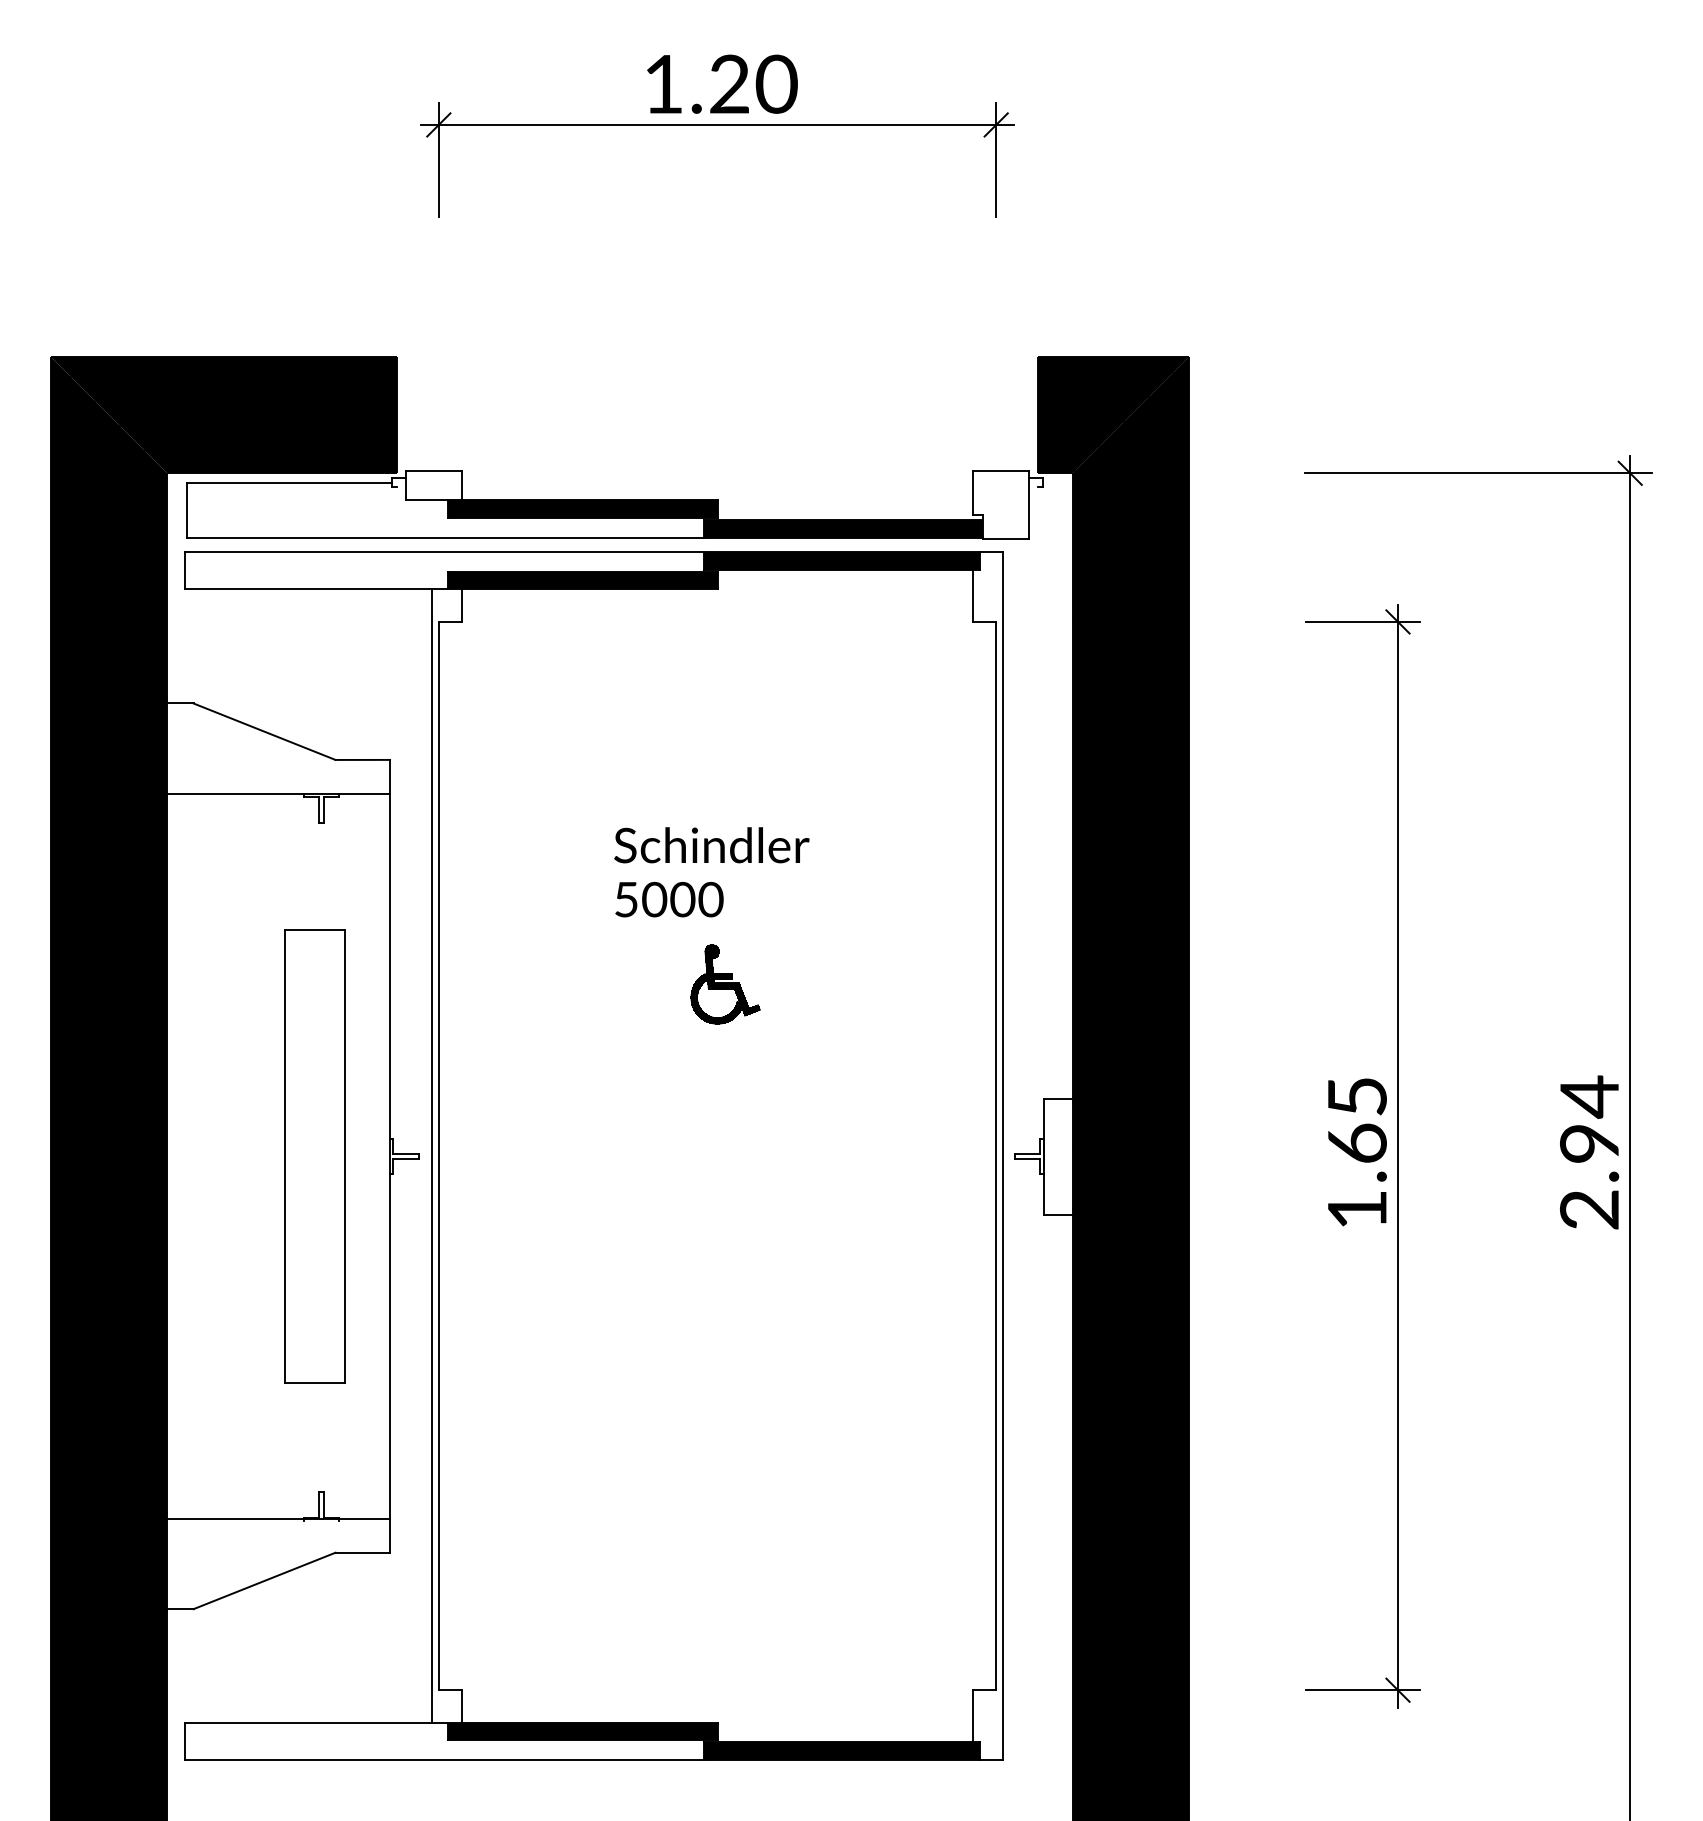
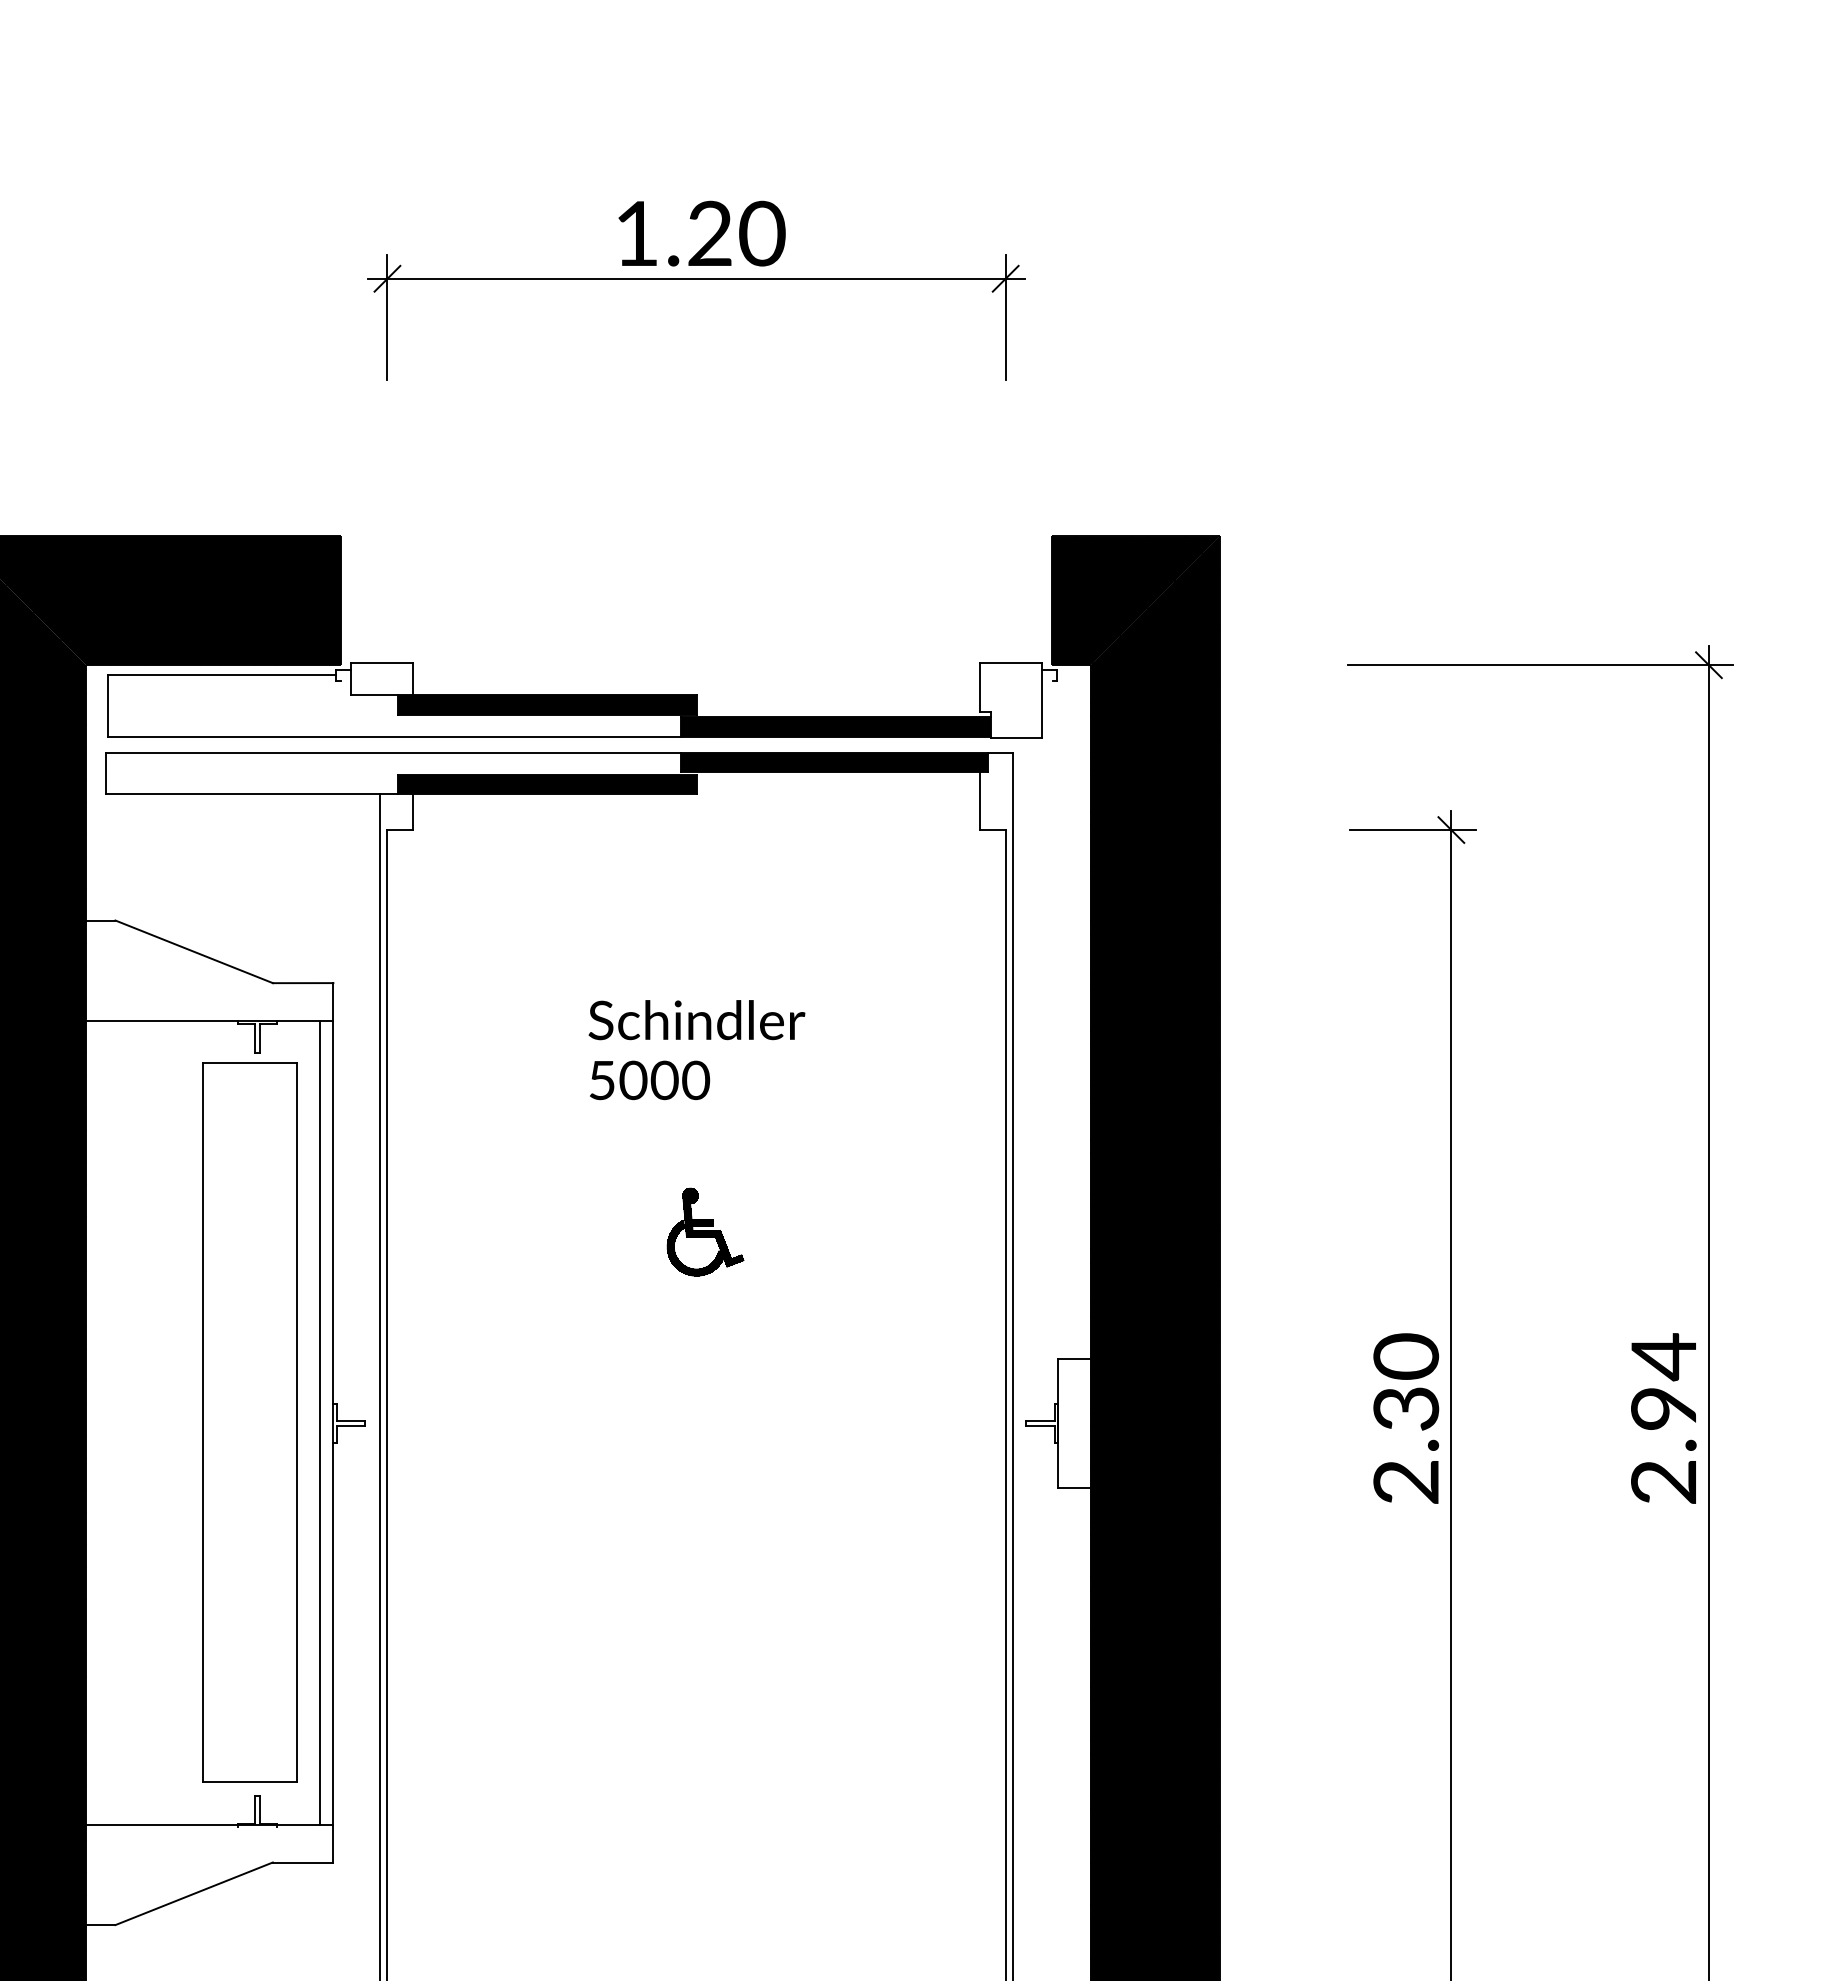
text: (711, 872) -> (696, 1050), moved
text: (1356, 1152) -> (1405, 1418), 1.65 -> 2.30
line: (378, 1155) -> (320, 1421), added
part: (314, 1156) -> (249, 1422), size x1.43

